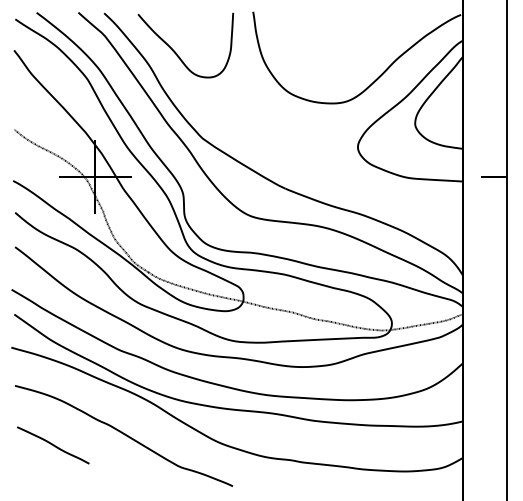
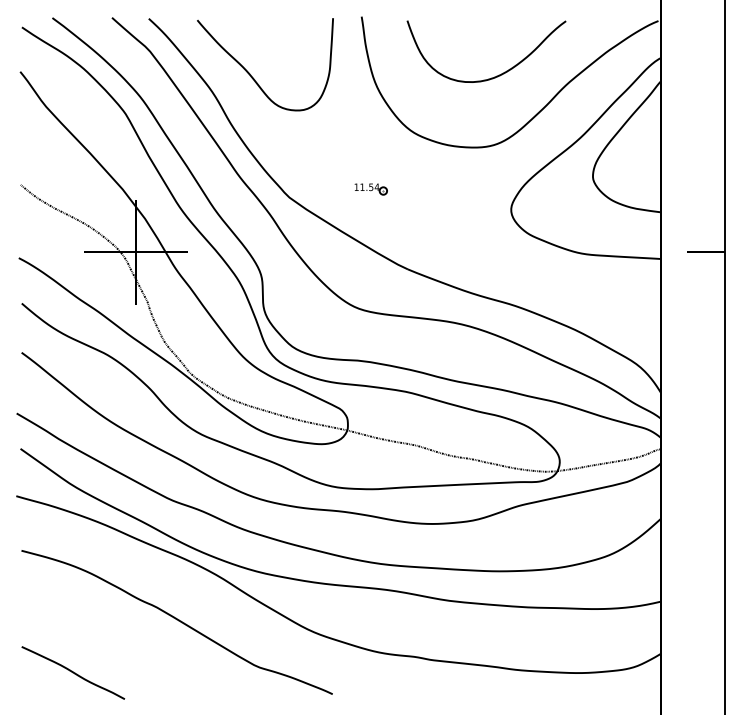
curve: (345, 53) -> (493, 76), added
part: (259, 132) -> (370, 188), added
line: (53, 445) -> (73, 673), moved

